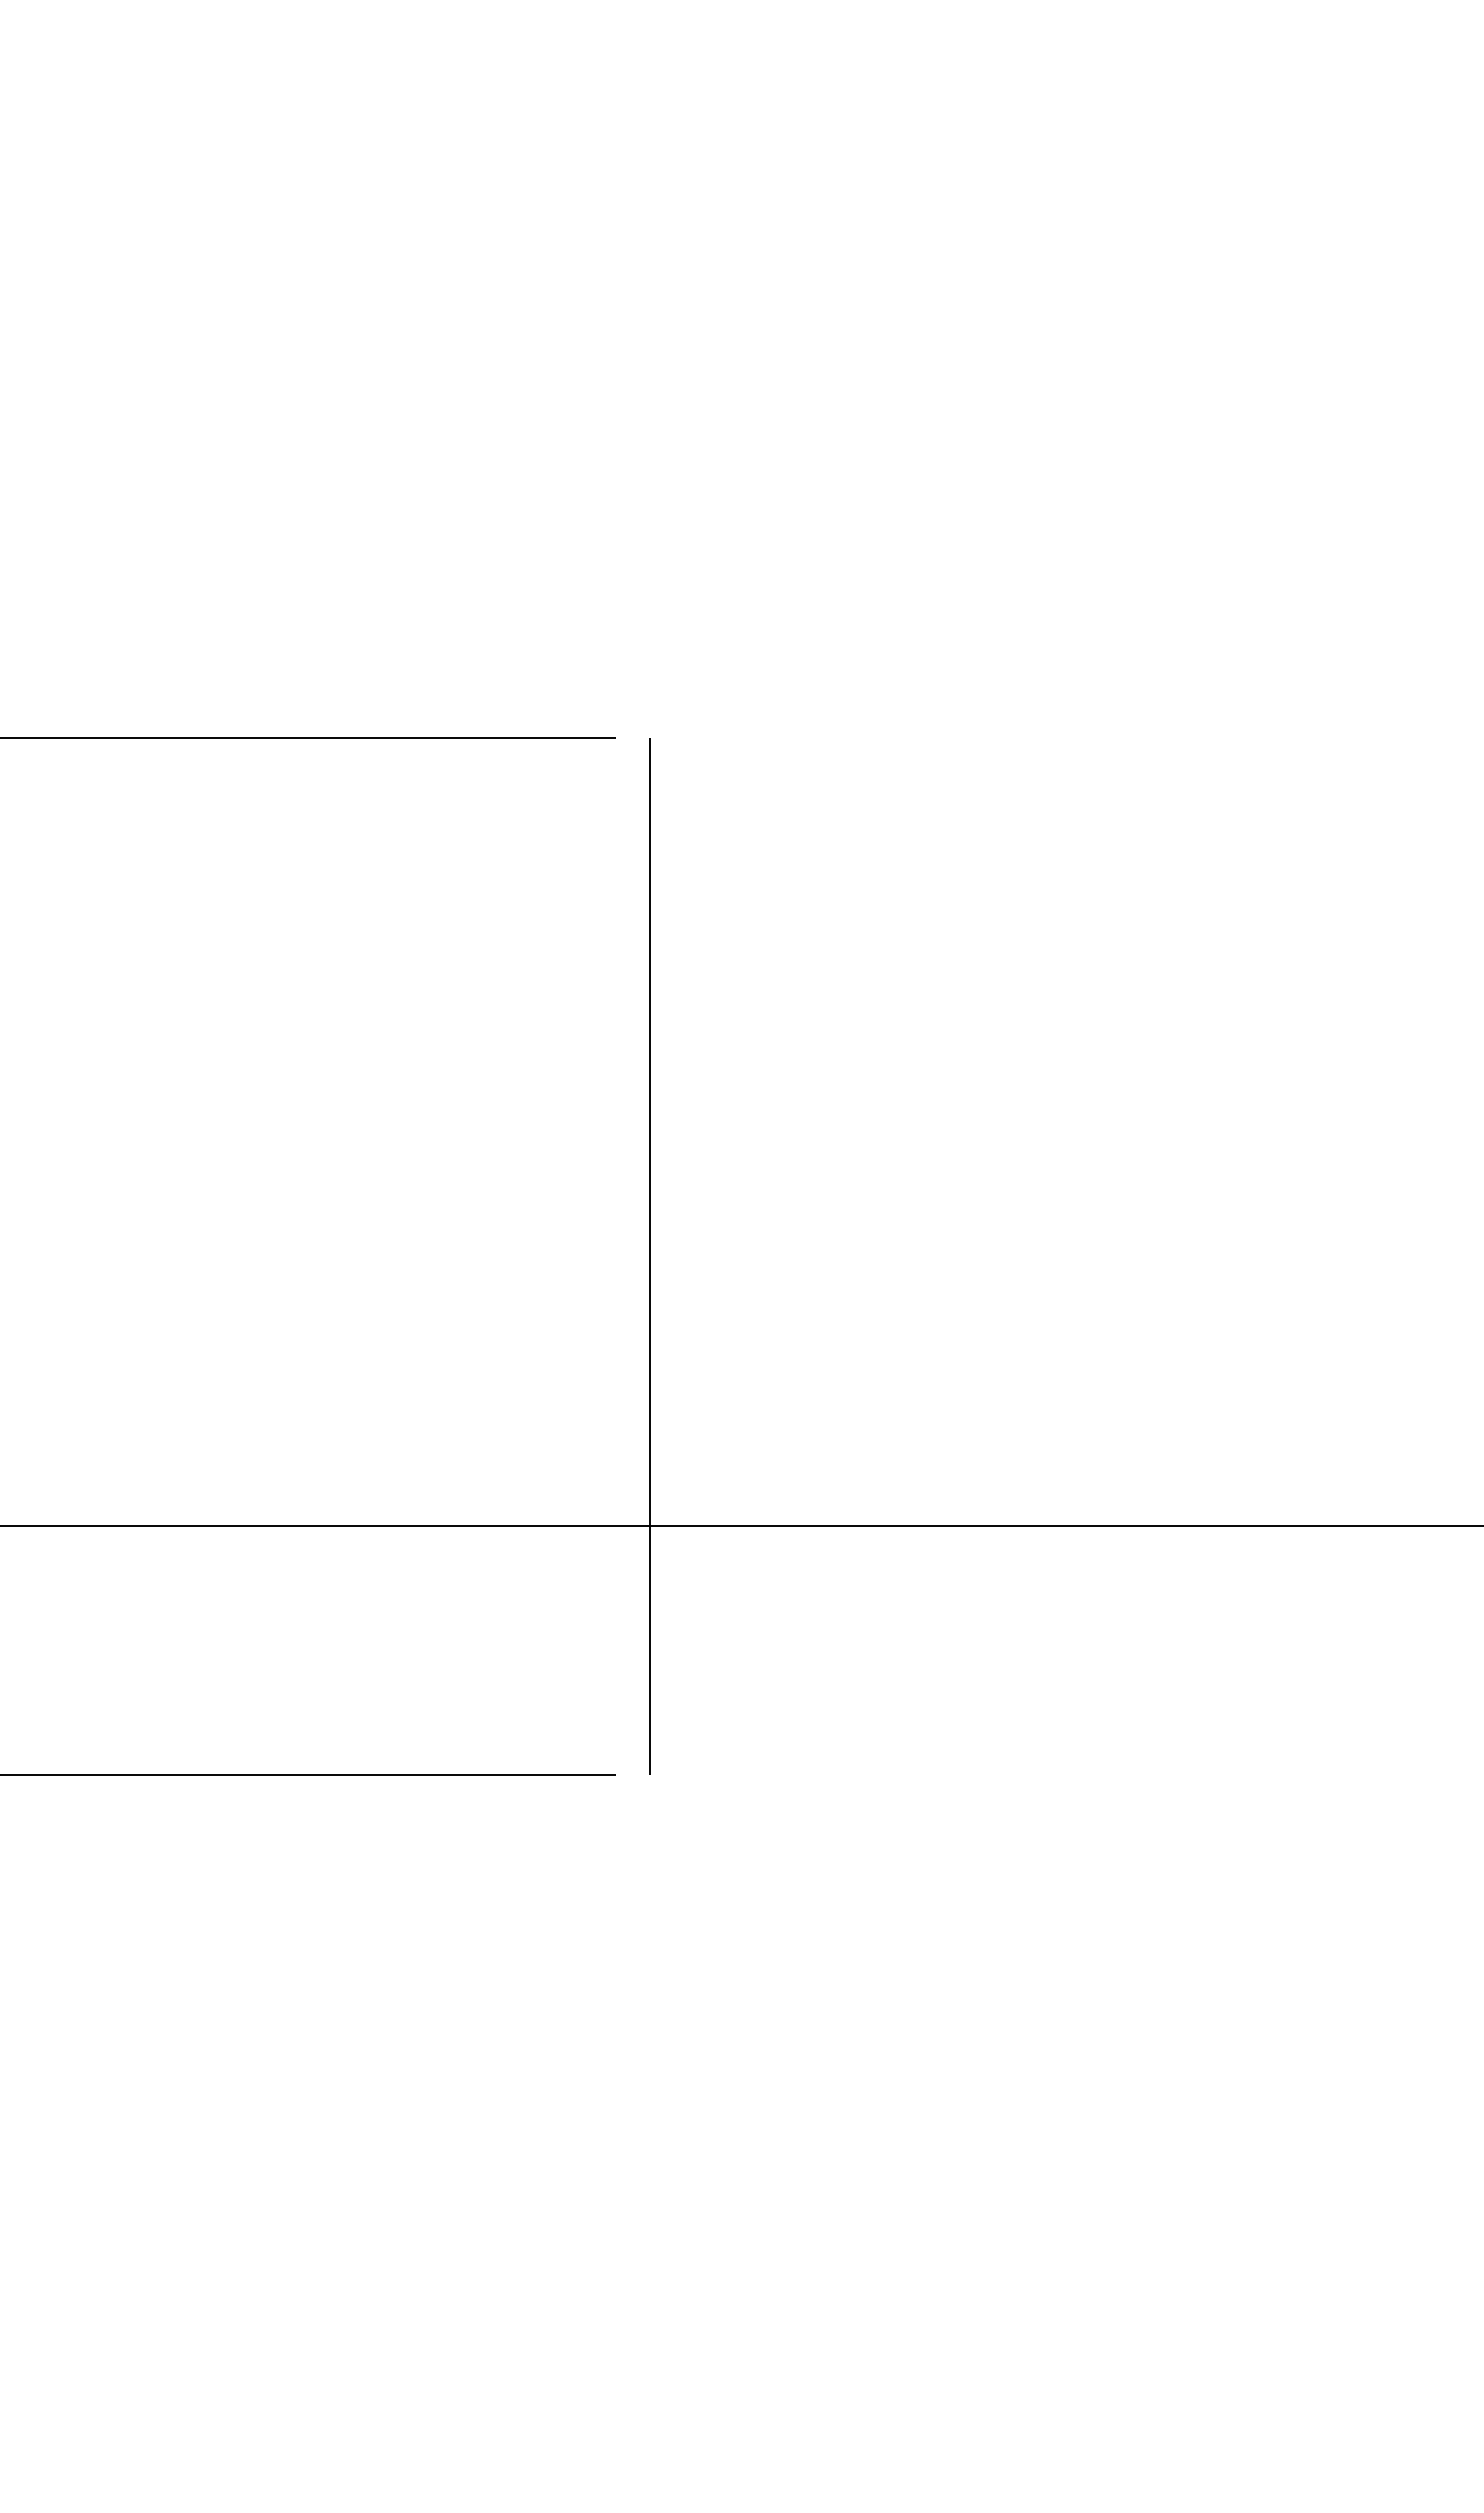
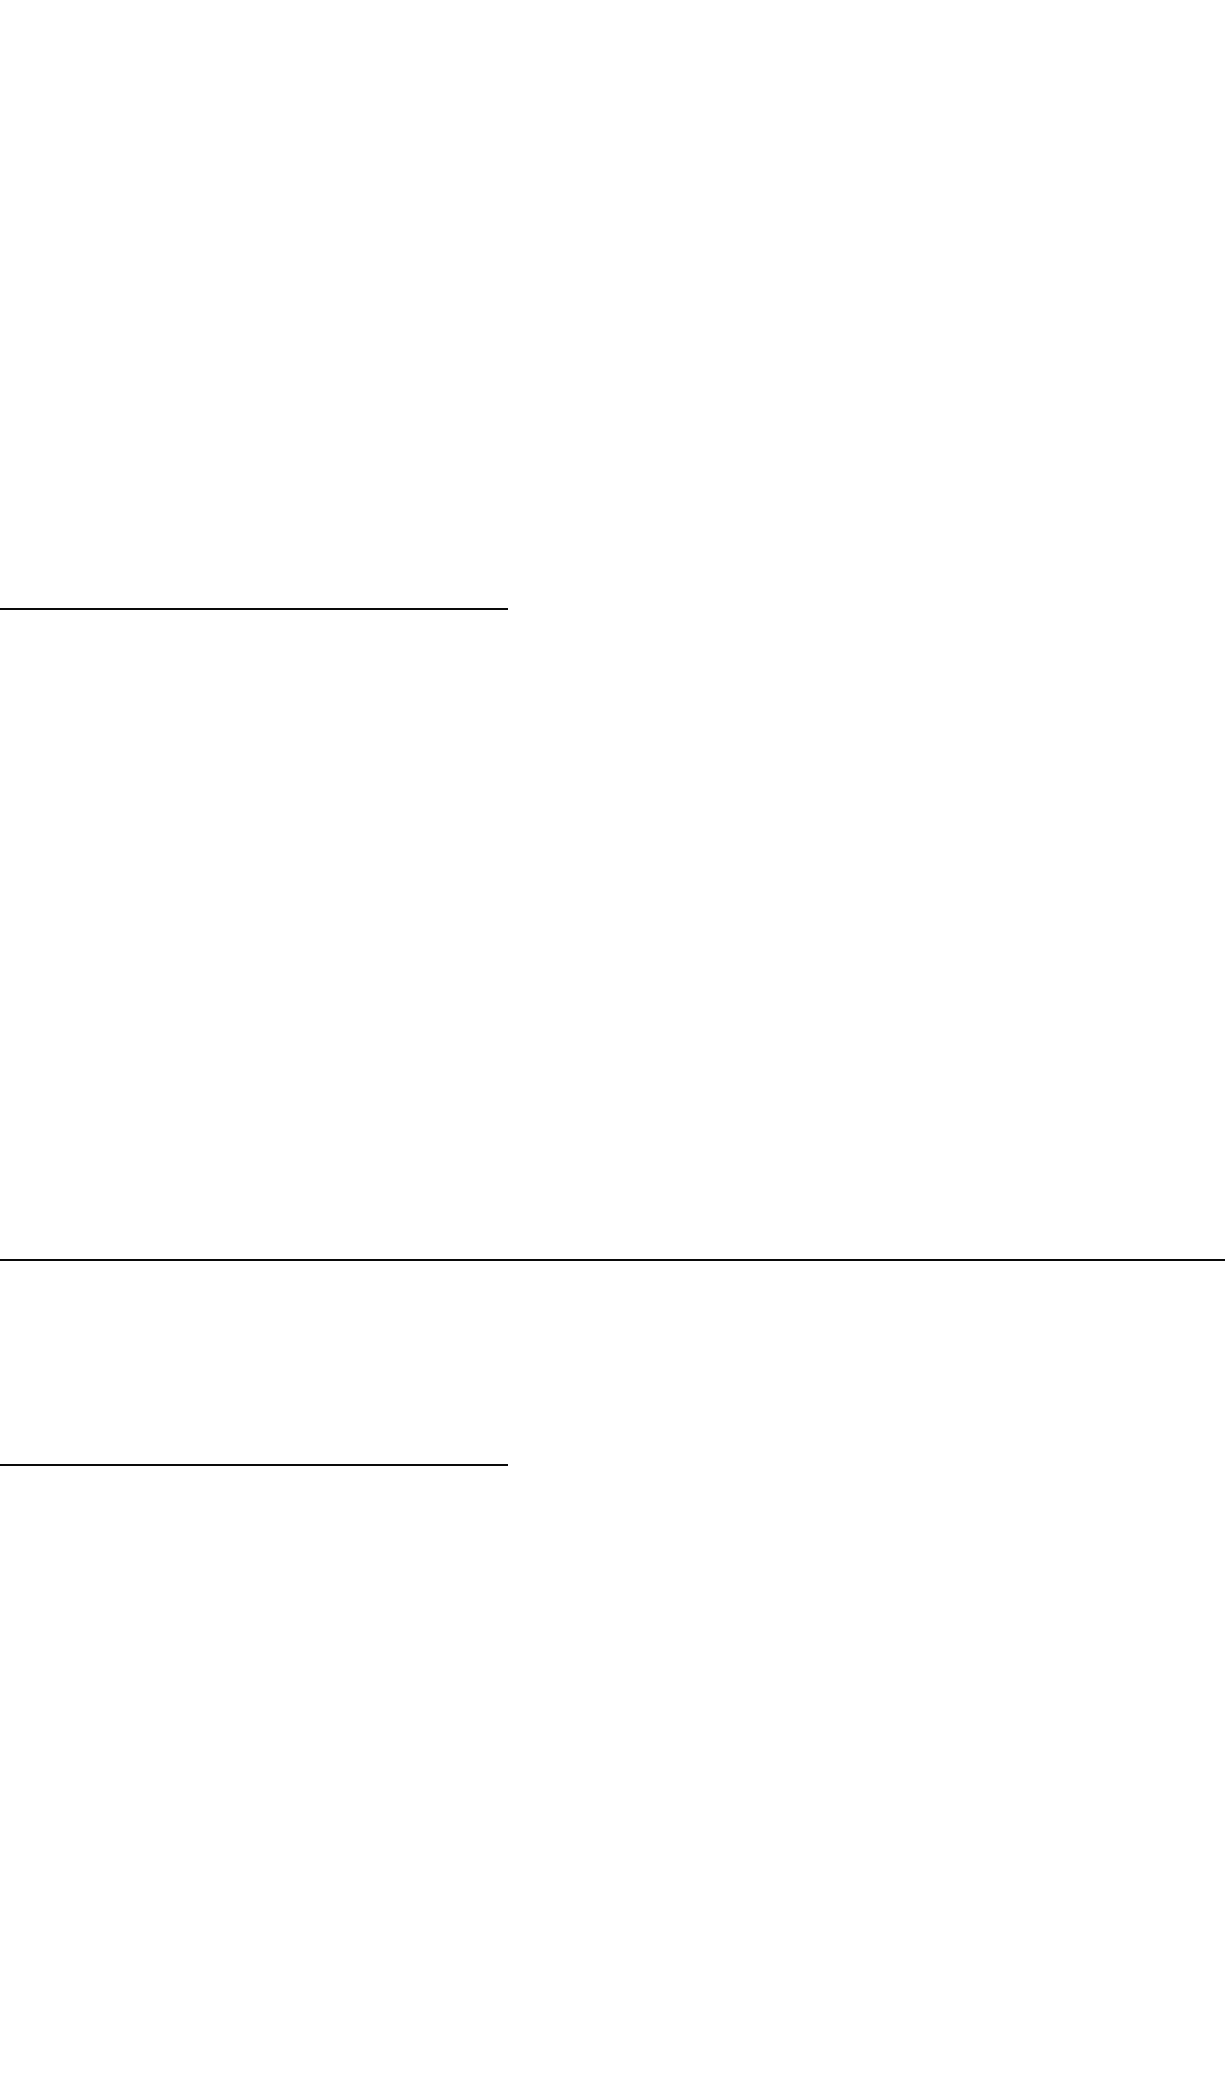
hatch: (650, 1256) -> (536, 1037), removed

